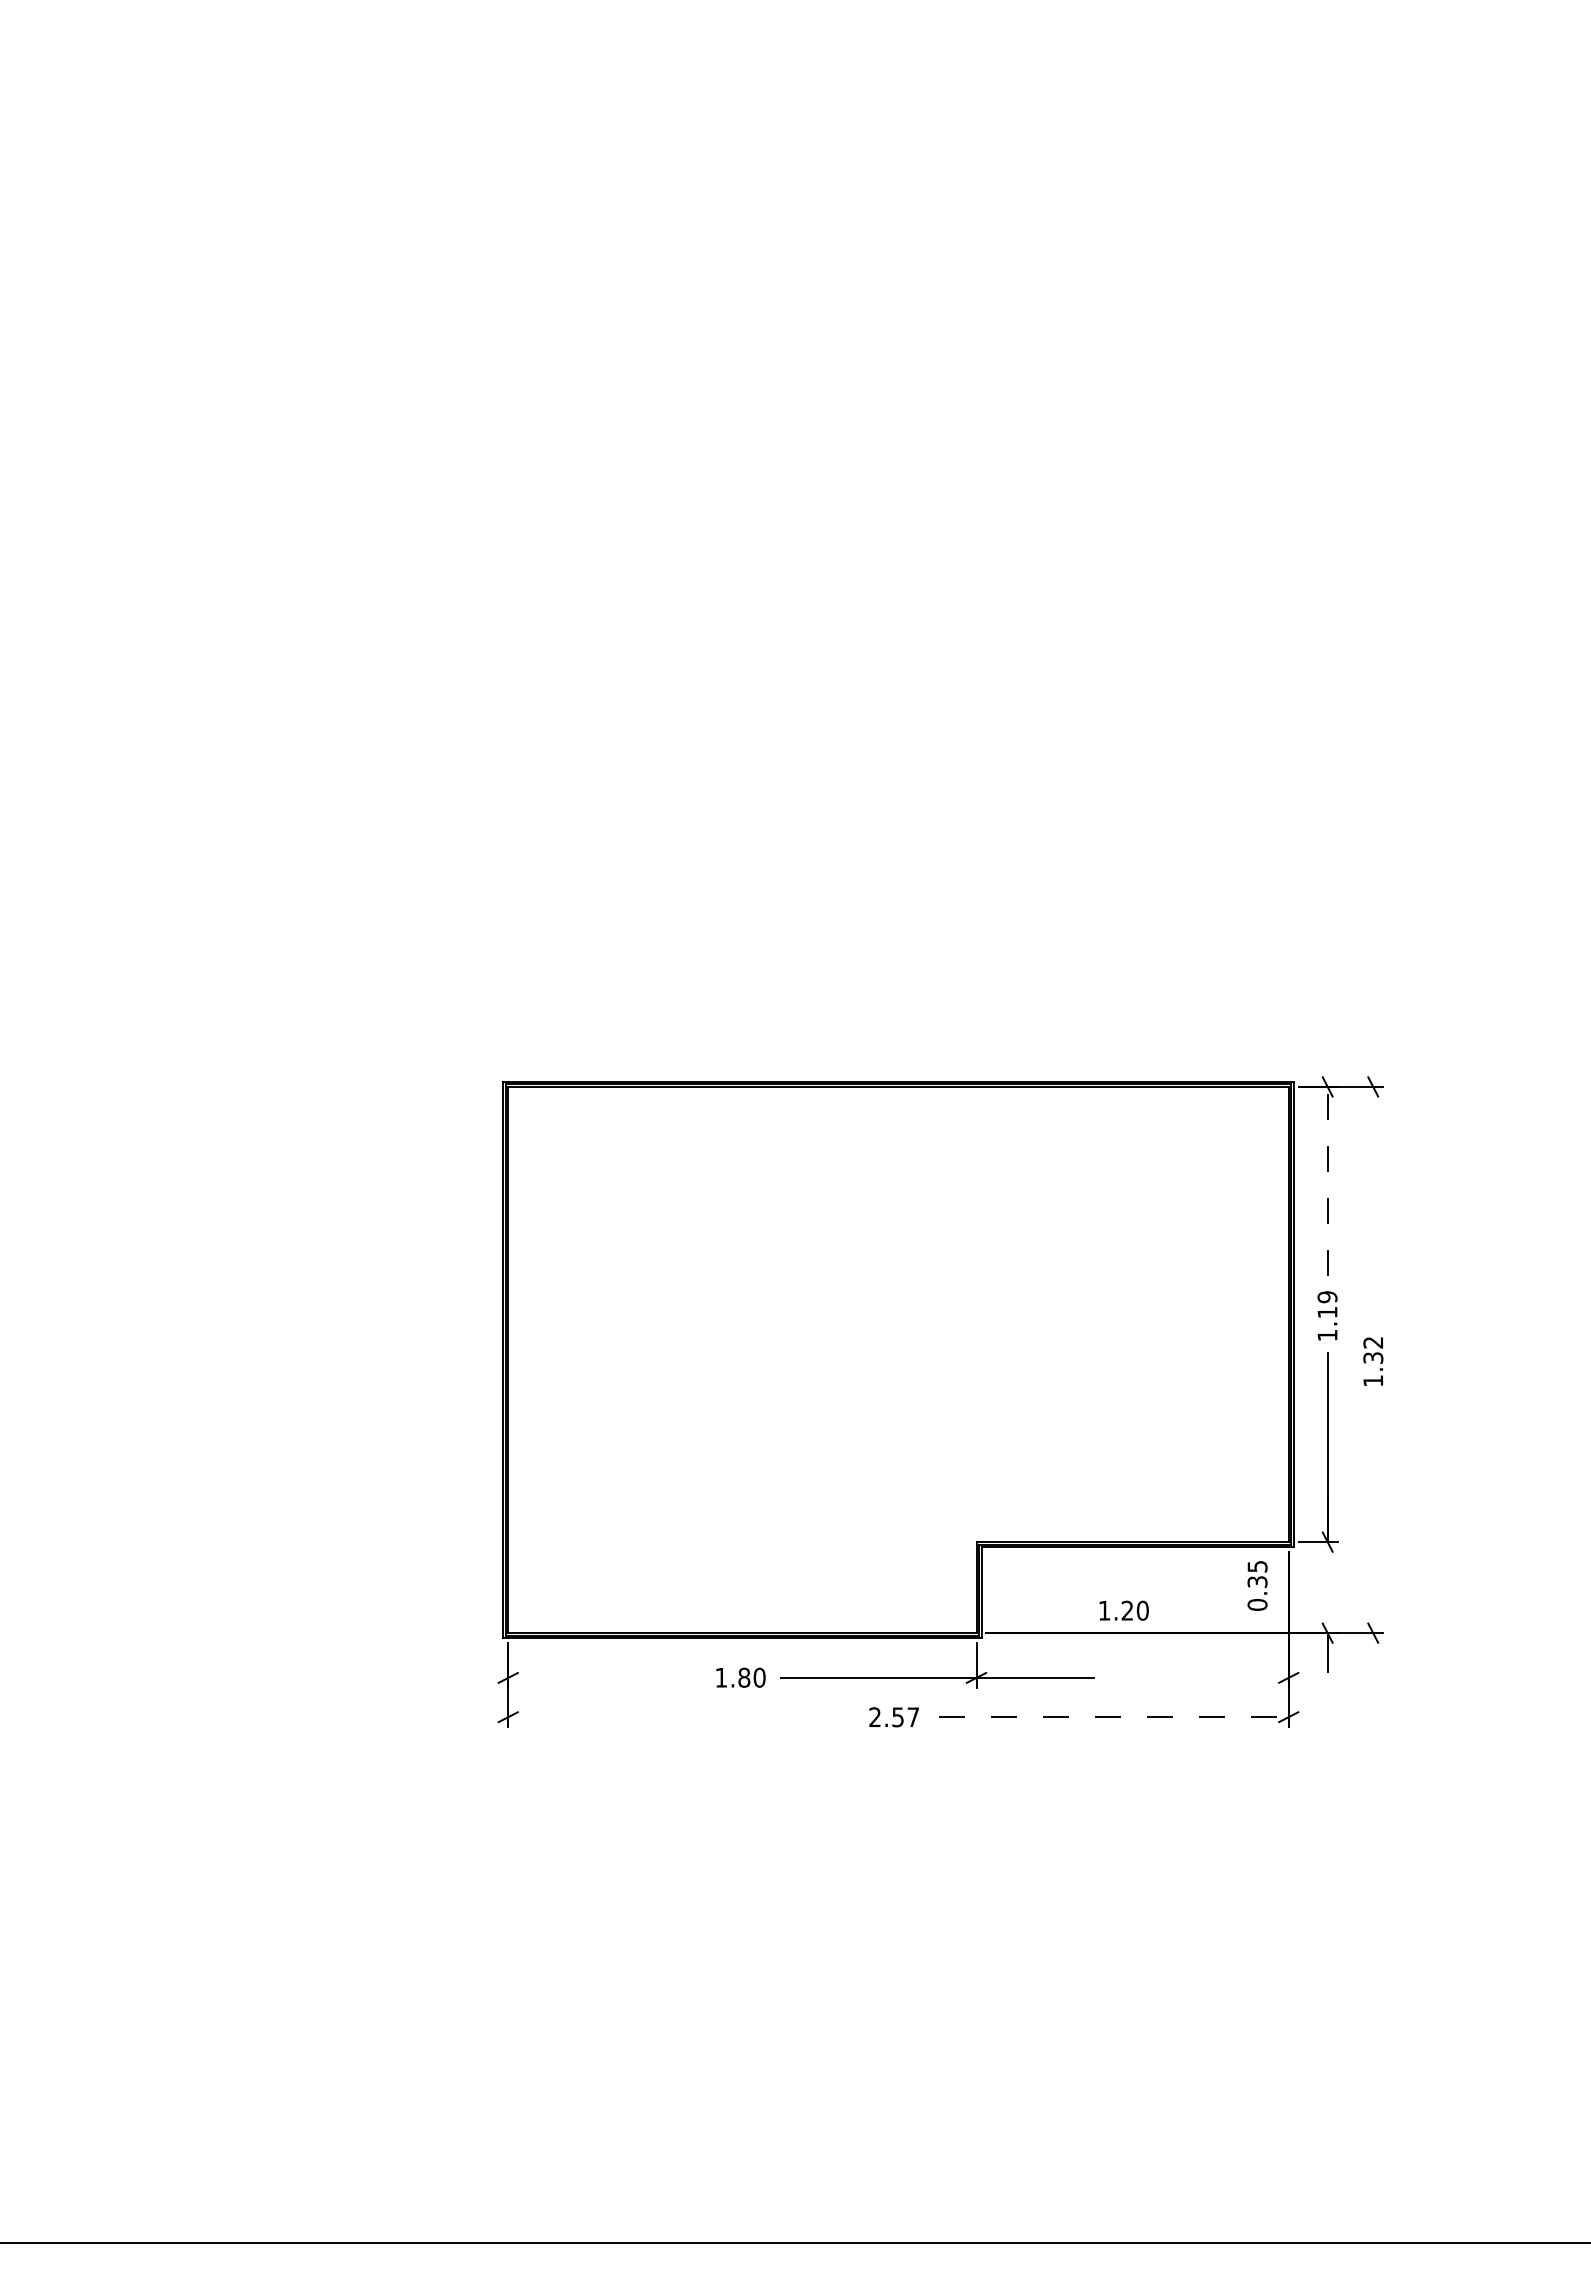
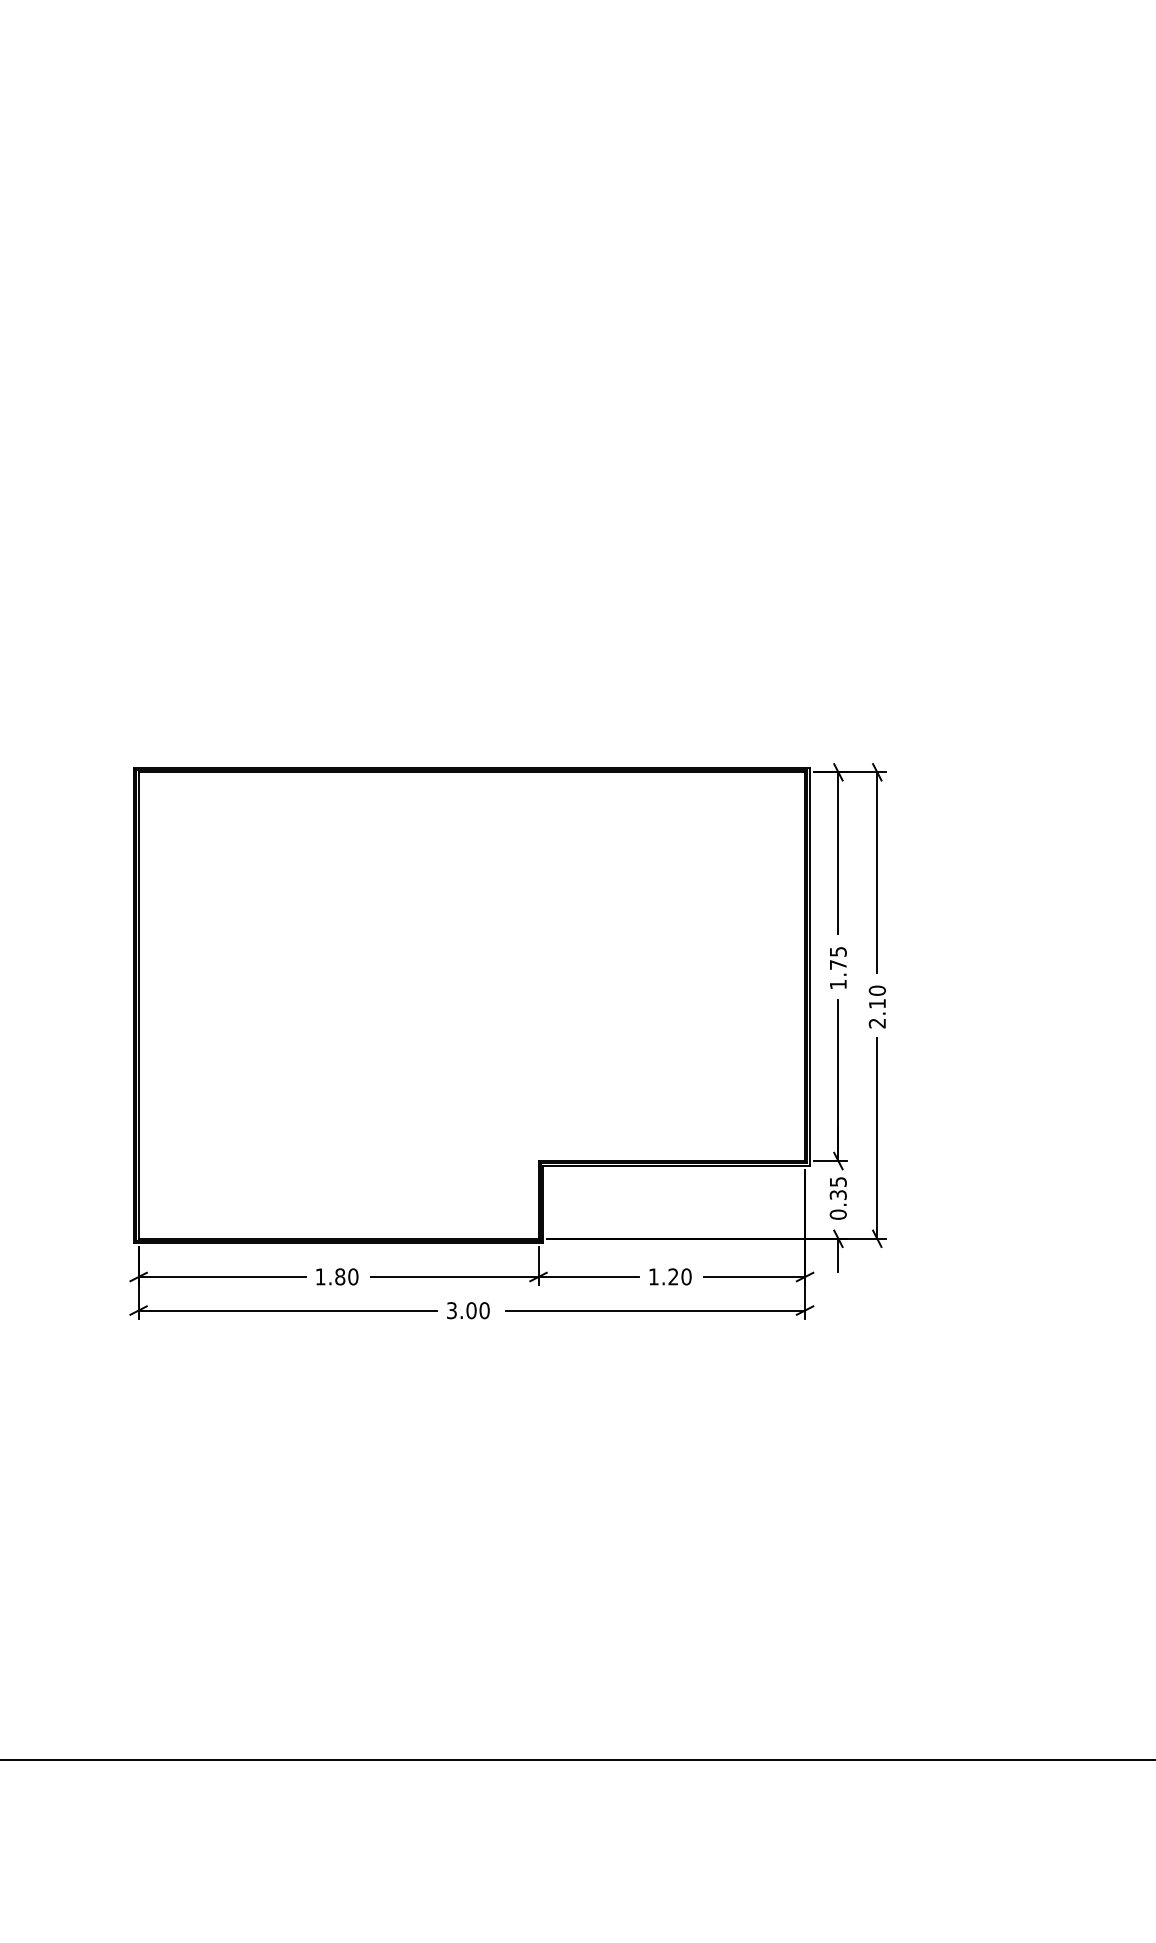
line: (1327, 1181) -> (838, 853), dashed -> solid
line: (1373, 1203) -> (877, 871), added
text: (1327, 1304) -> (838, 958), 1.19 -> 1.75
text: (1373, 1361) -> (877, 1006), 1.32 -> 2.10
line: (1373, 1515) -> (877, 1138), added
text: (1257, 1585) -> (838, 1198), moved
text: (1123, 1610) -> (670, 1276), moved
line: (605, 1677) -> (221, 1276), added
line: (1229, 1677) -> (754, 1276), added
line: (682, 1717) -> (287, 1310), added
text: (894, 1717) -> (468, 1310), 2.57 -> 3.00
line: (1113, 1717) -> (655, 1310), dashed -> solid

